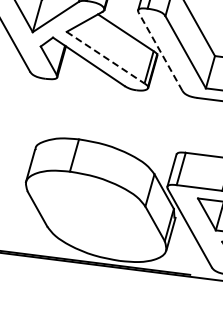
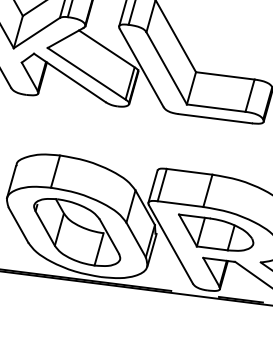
line: (160, 51) -> (141, 67), dashed -> solid
line: (105, 57) -> (86, 73), dashed -> solid
part: (96, 216) -> (77, 232), added

